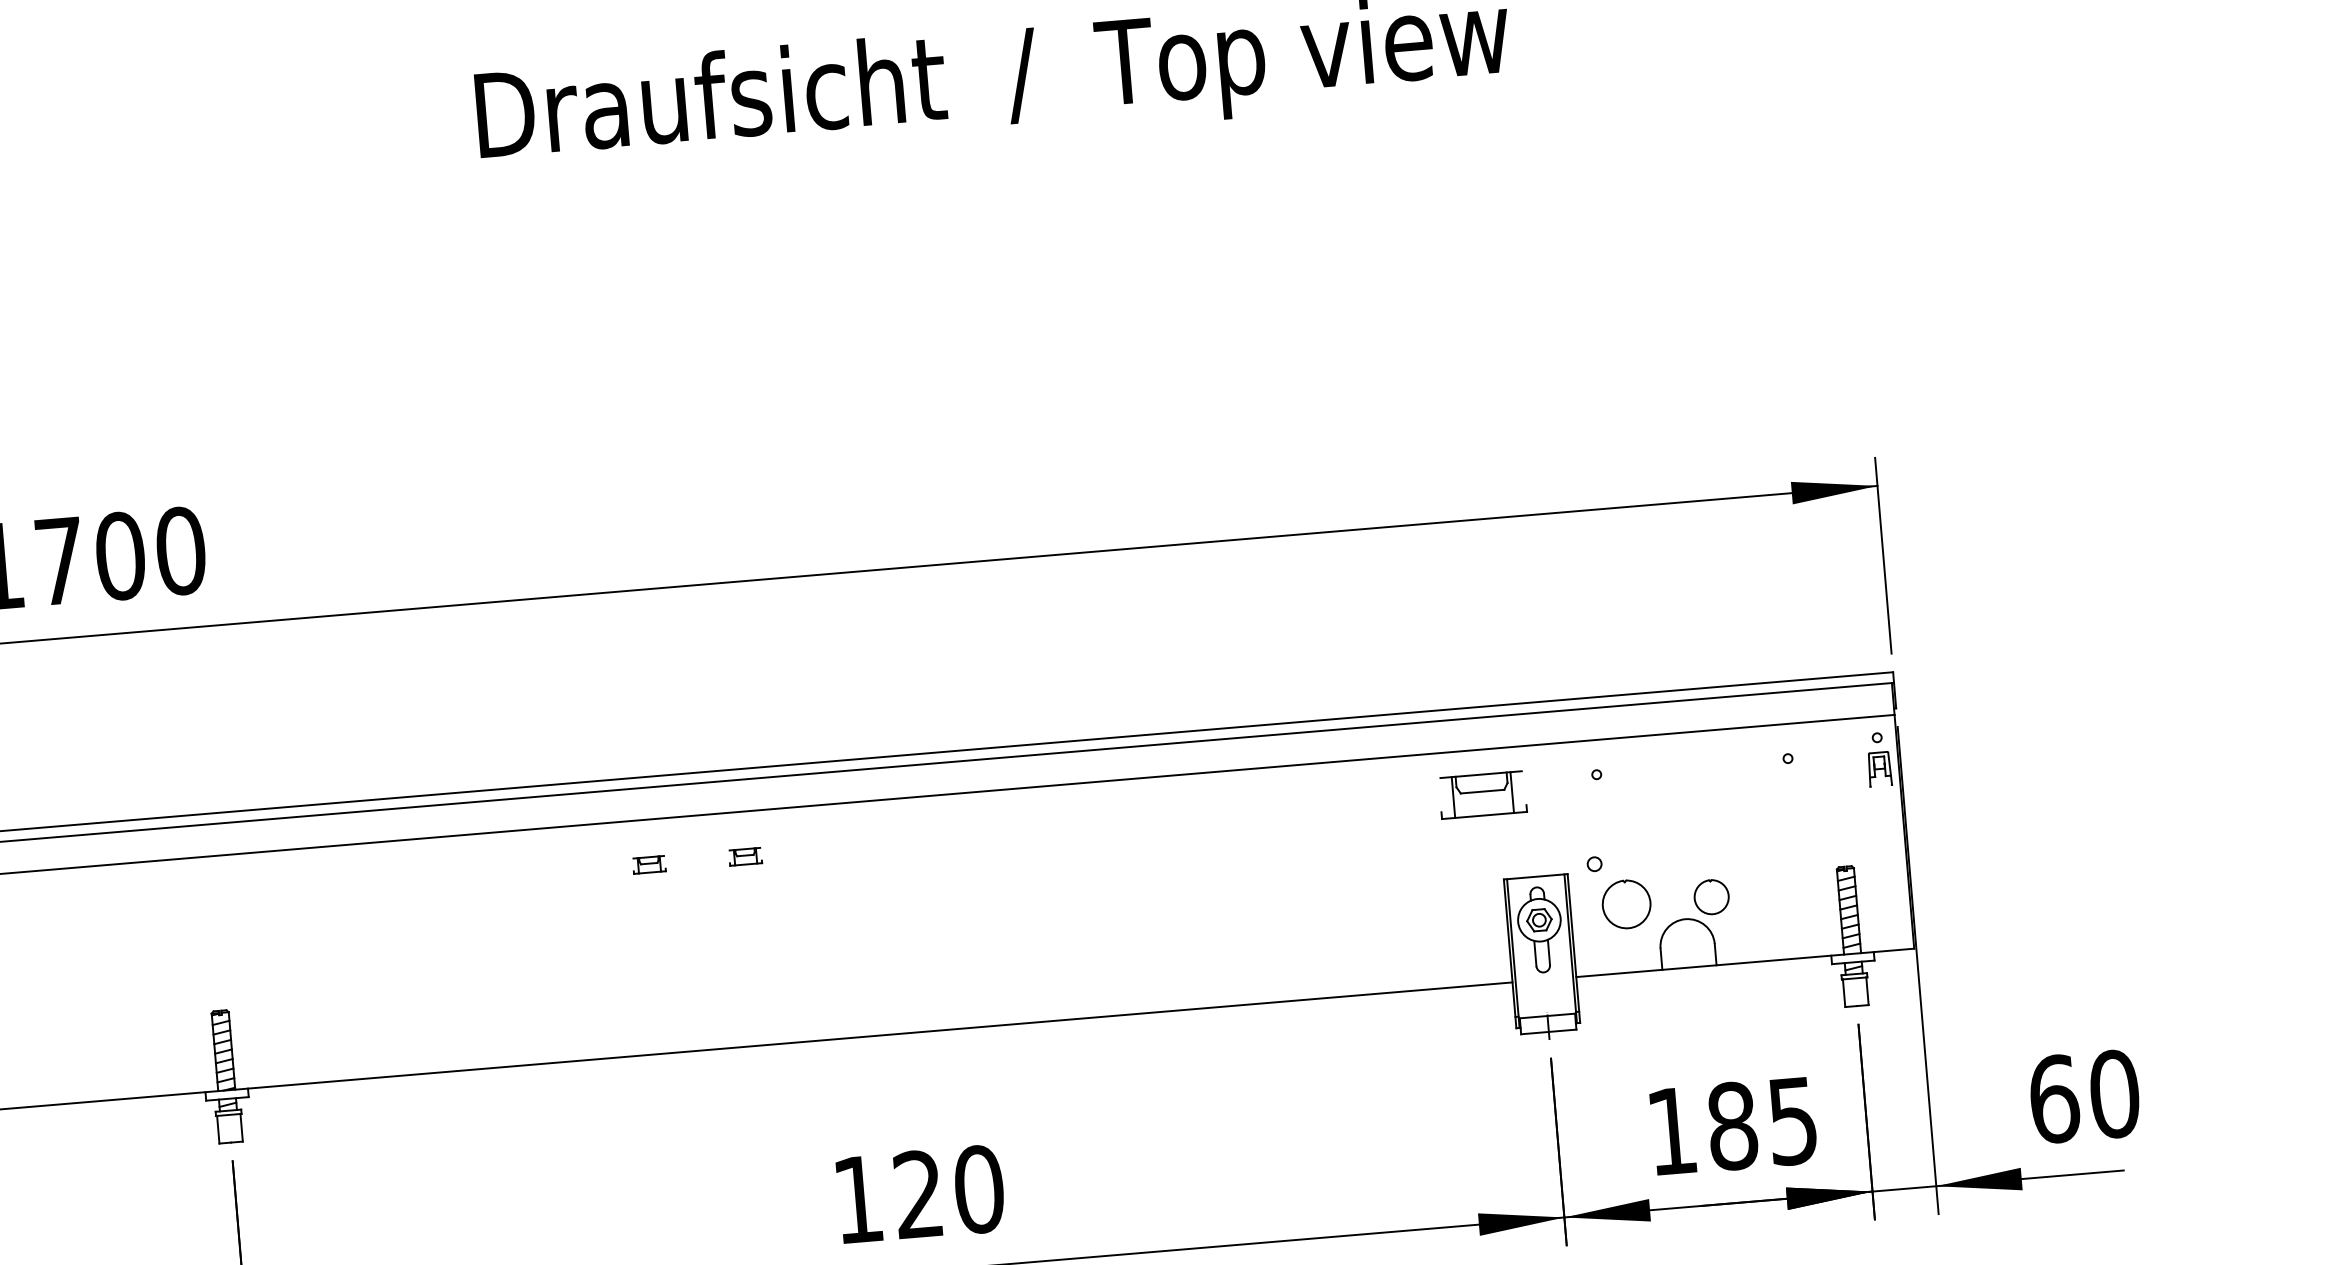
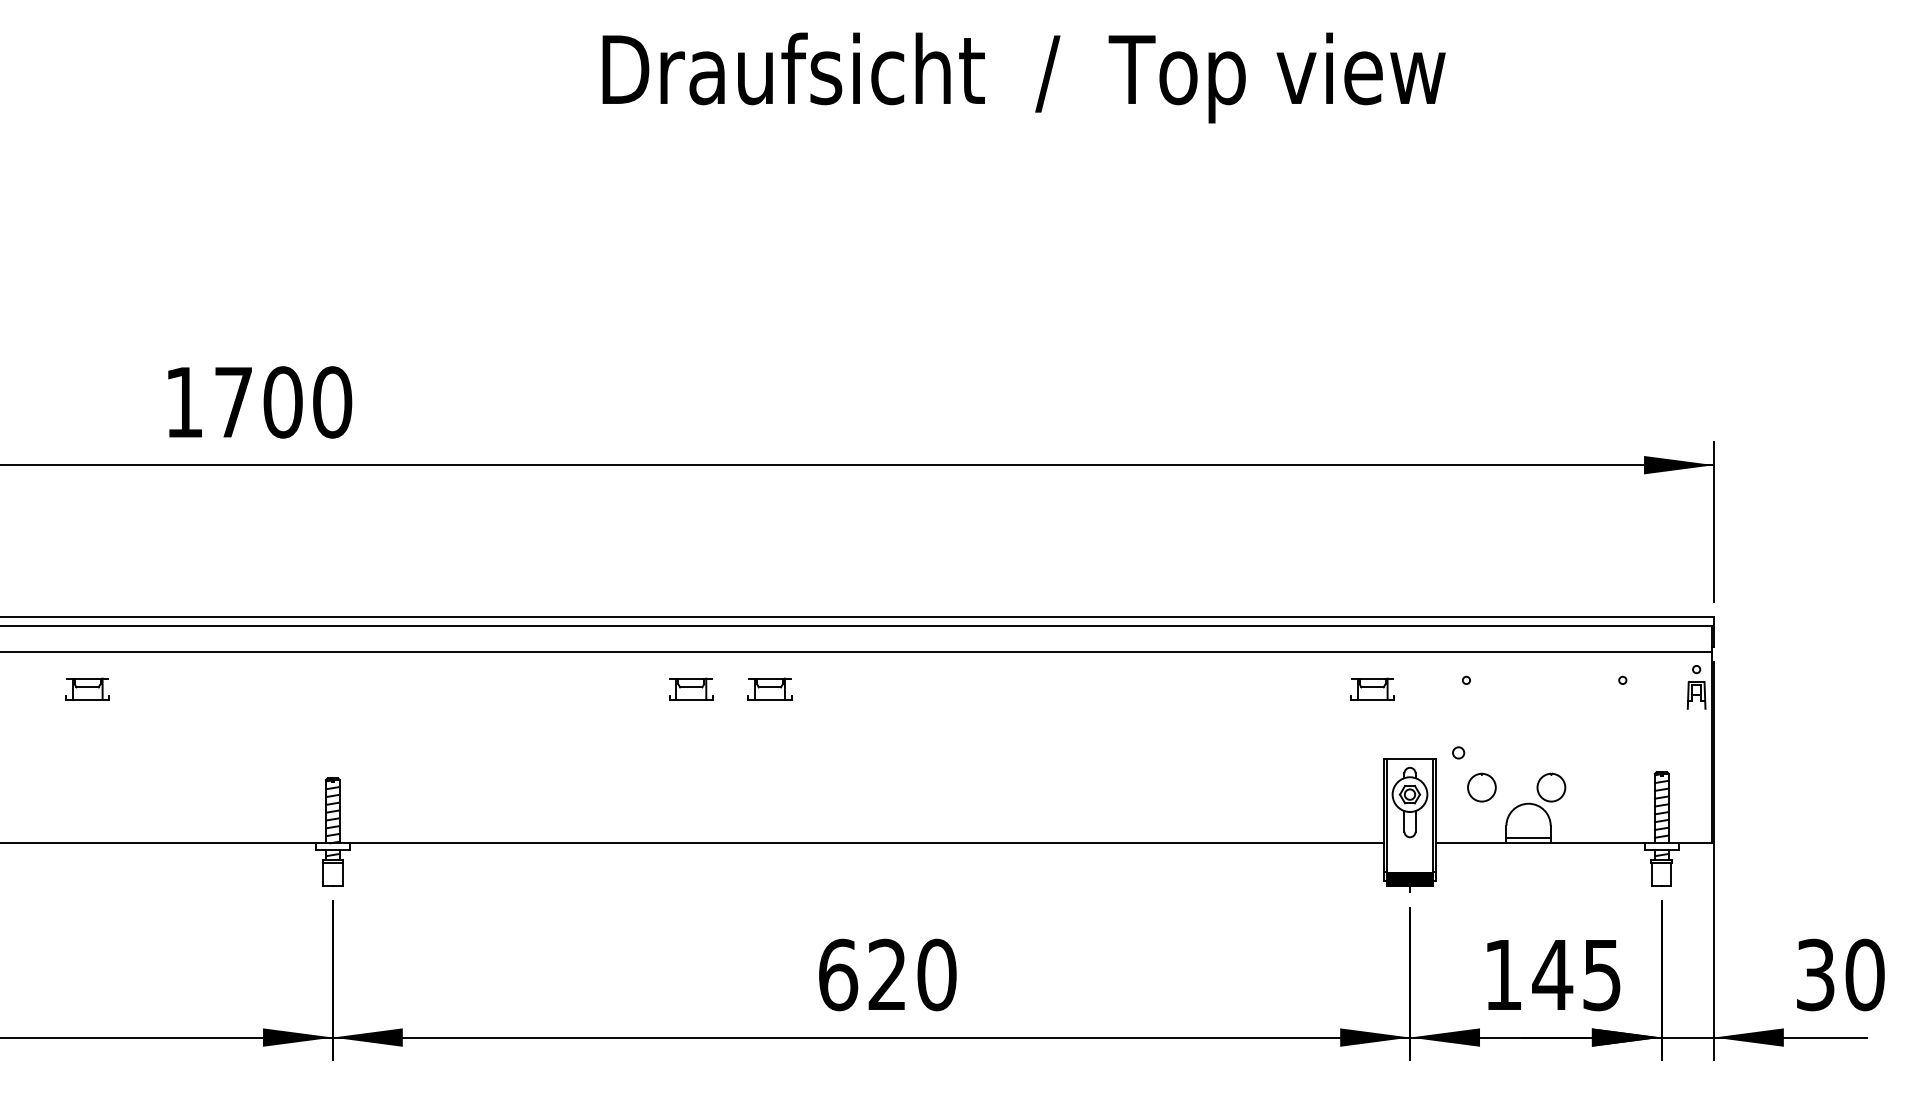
part: (1482, 794) -> (1372, 688), size x0.62
part: (744, 856) -> (769, 688), size x1.67
part: (649, 864) -> (691, 688), size x1.67
part: (1626, 904) -> (1481, 787), size x0.71
line: (1688, 961) -> (1528, 838), added
hatch: (1547, 1022) -> (1409, 878), added
text: (2053, 1098) -> (1815, 974), 60 -> 30
text: (1732, 1125) -> (1552, 974), 185 -> 145
text: (858, 1199) -> (838, 974), 120 -> 620

